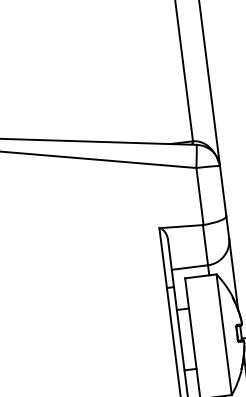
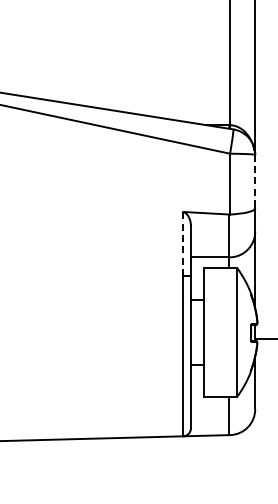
line: (223, 191) -> (255, 181), solid -> dashed
line: (163, 257) -> (183, 243), solid -> dashed

